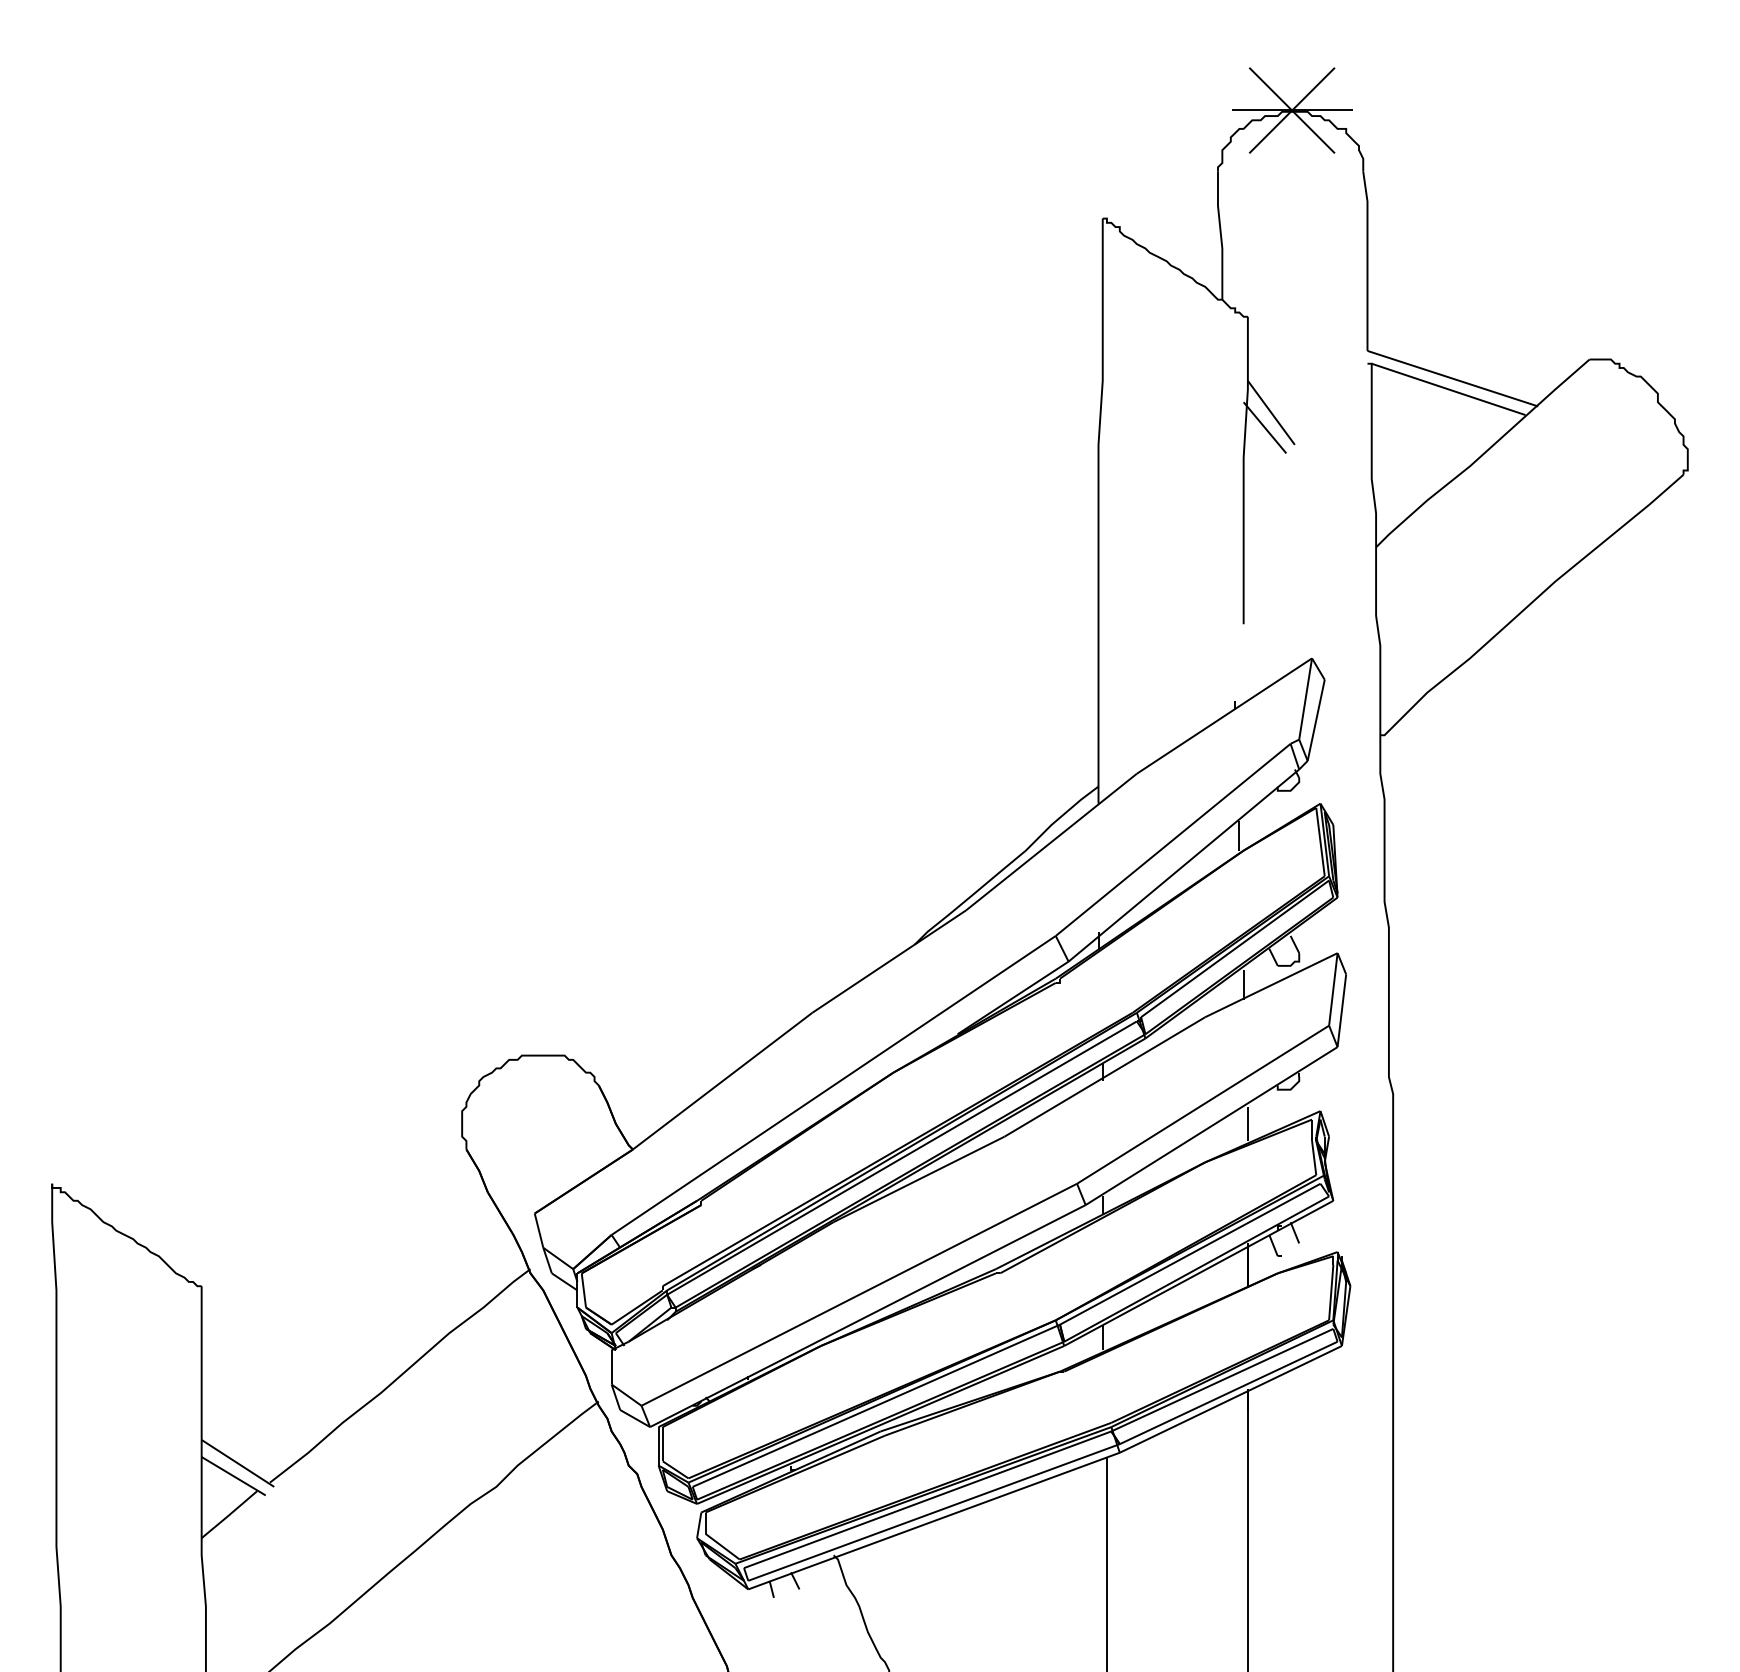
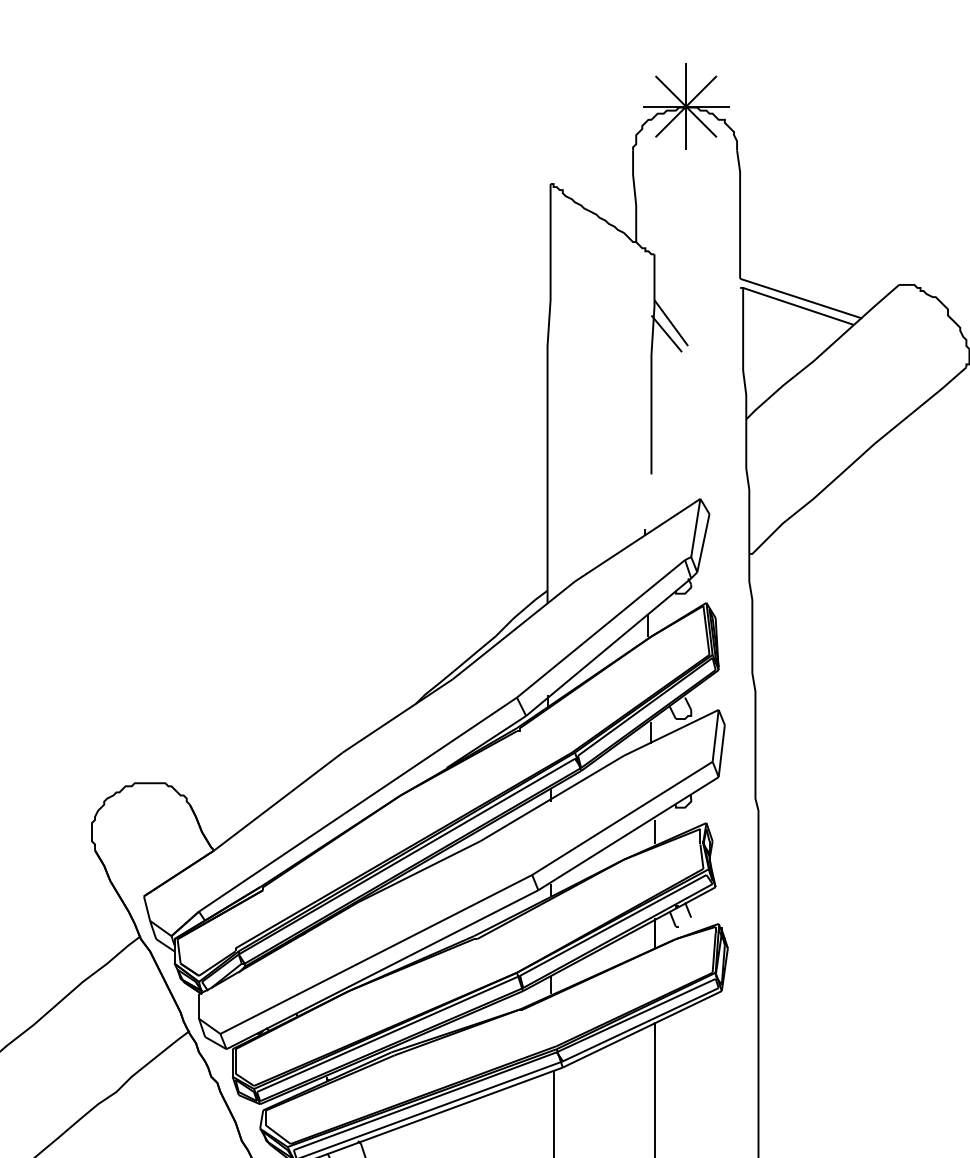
line: (1292, 110) -> (686, 106), added

